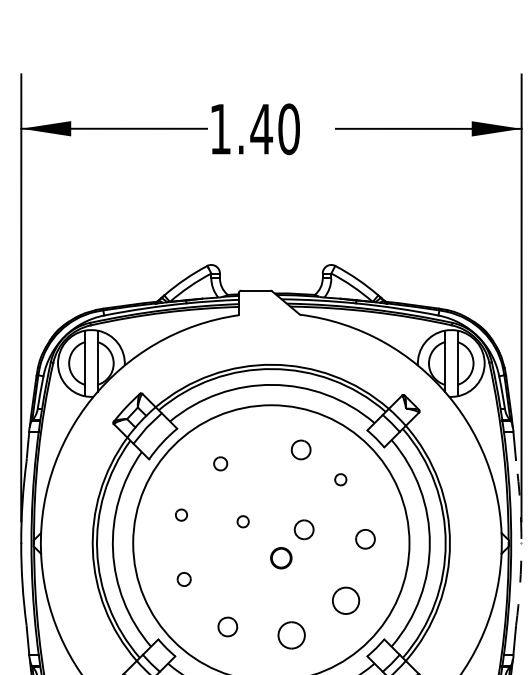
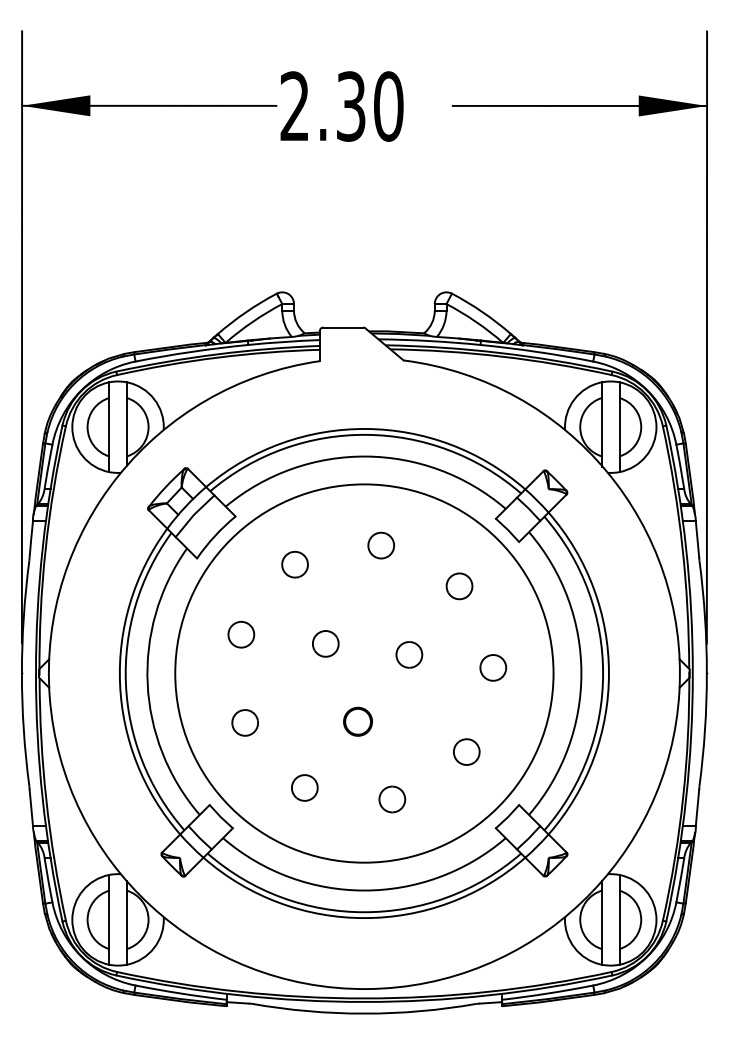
text: (241, 129) -> (323, 106), 1.40 -> 2.30
part: (300, 449) -> (380, 545), moved
part: (220, 463) -> (294, 564), size x1.43
part: (340, 479) -> (459, 586), size x1.67
part: (181, 514) -> (241, 634), size x1.67
part: (242, 521) -> (325, 643), size x1.67
arc: (521, 543) -> (706, 673), dashed -> solid
circle: (280, 557) -> (357, 721), moved
part: (183, 579) -> (244, 722), size x1.43
part: (345, 600) -> (466, 751), size x0.71
part: (291, 635) -> (392, 799), size x0.71

